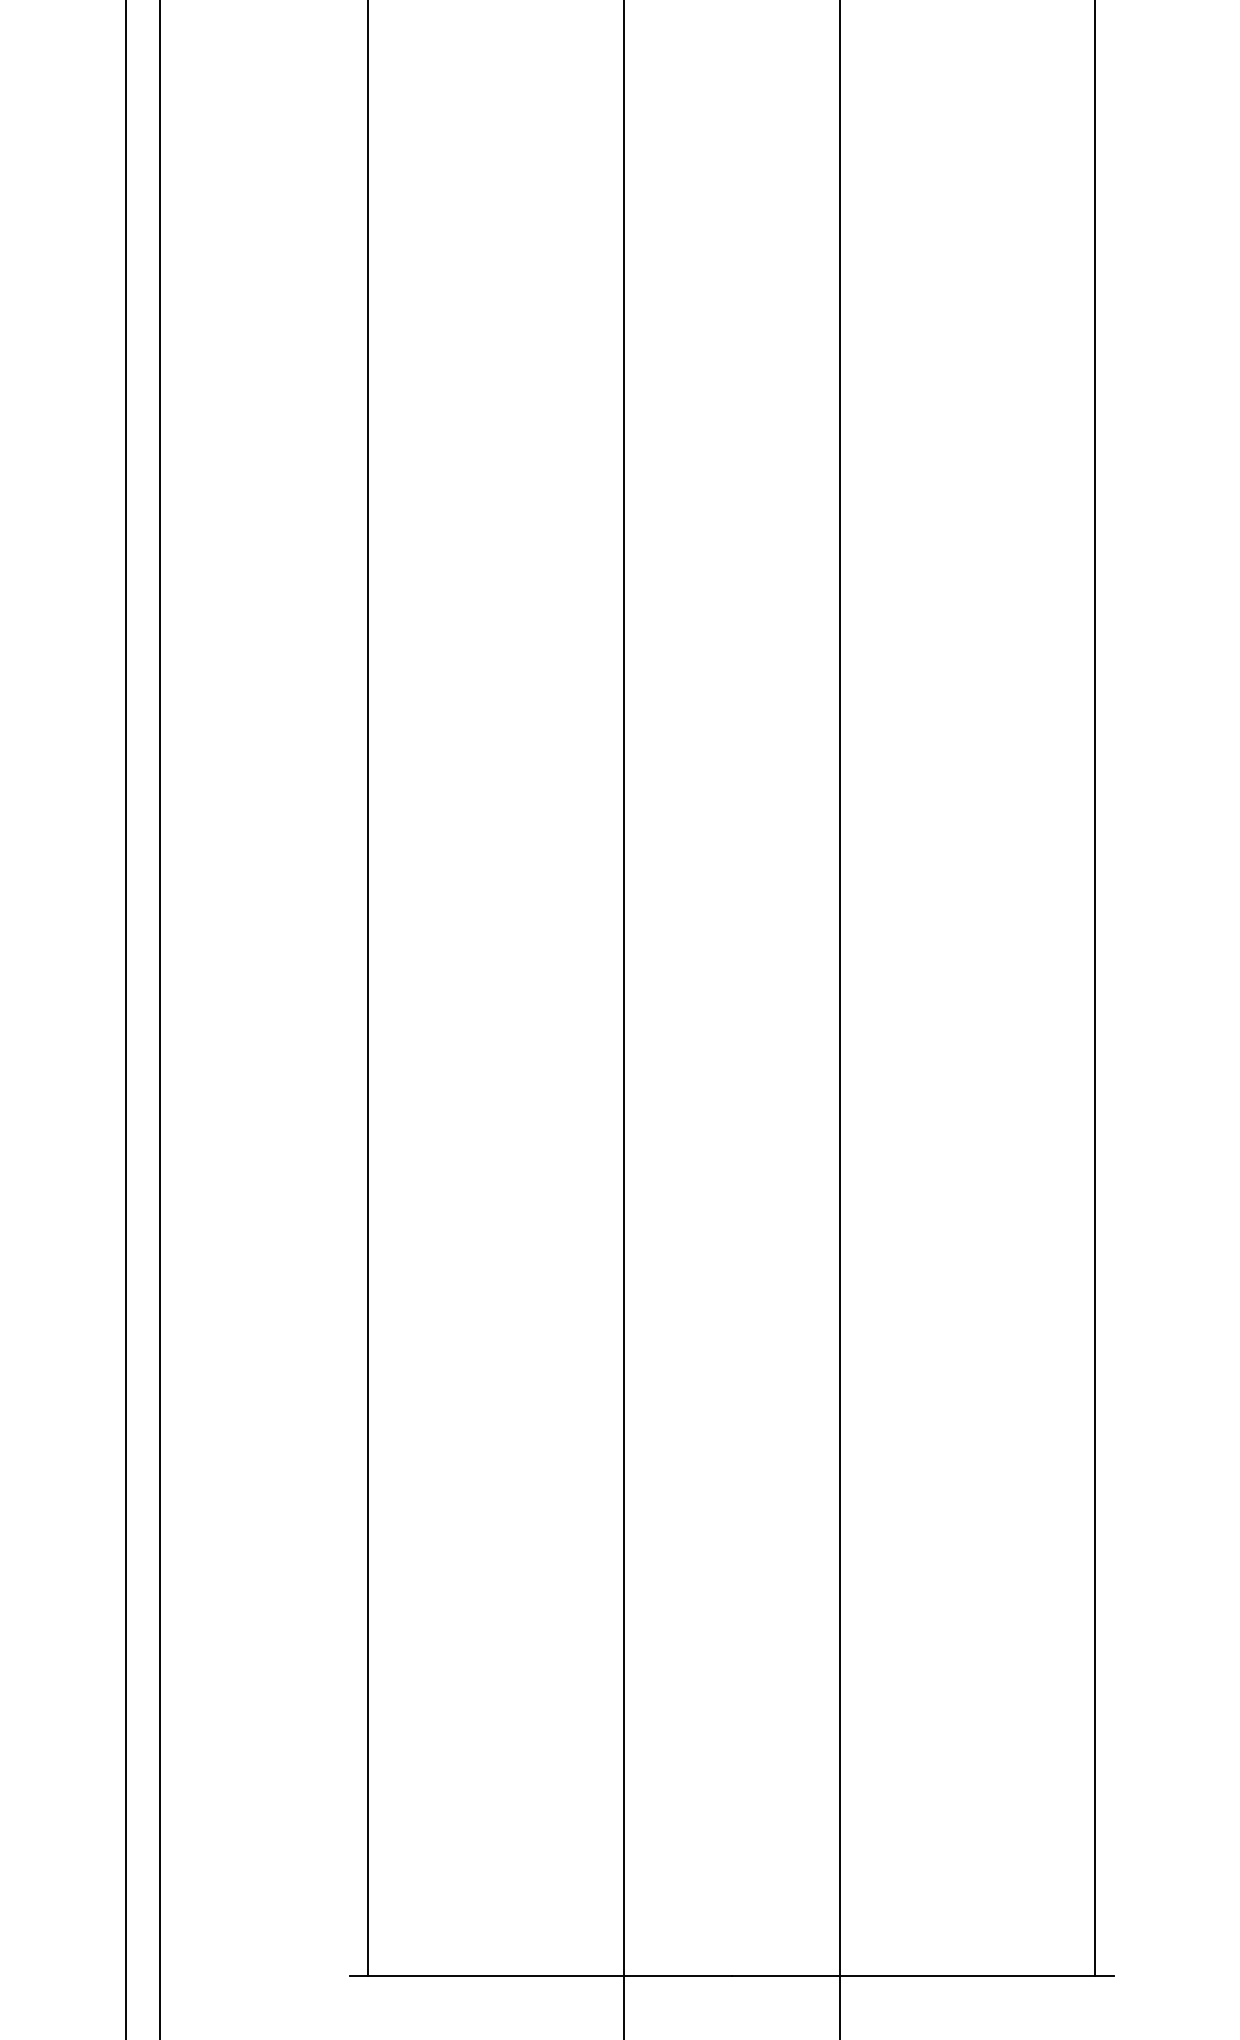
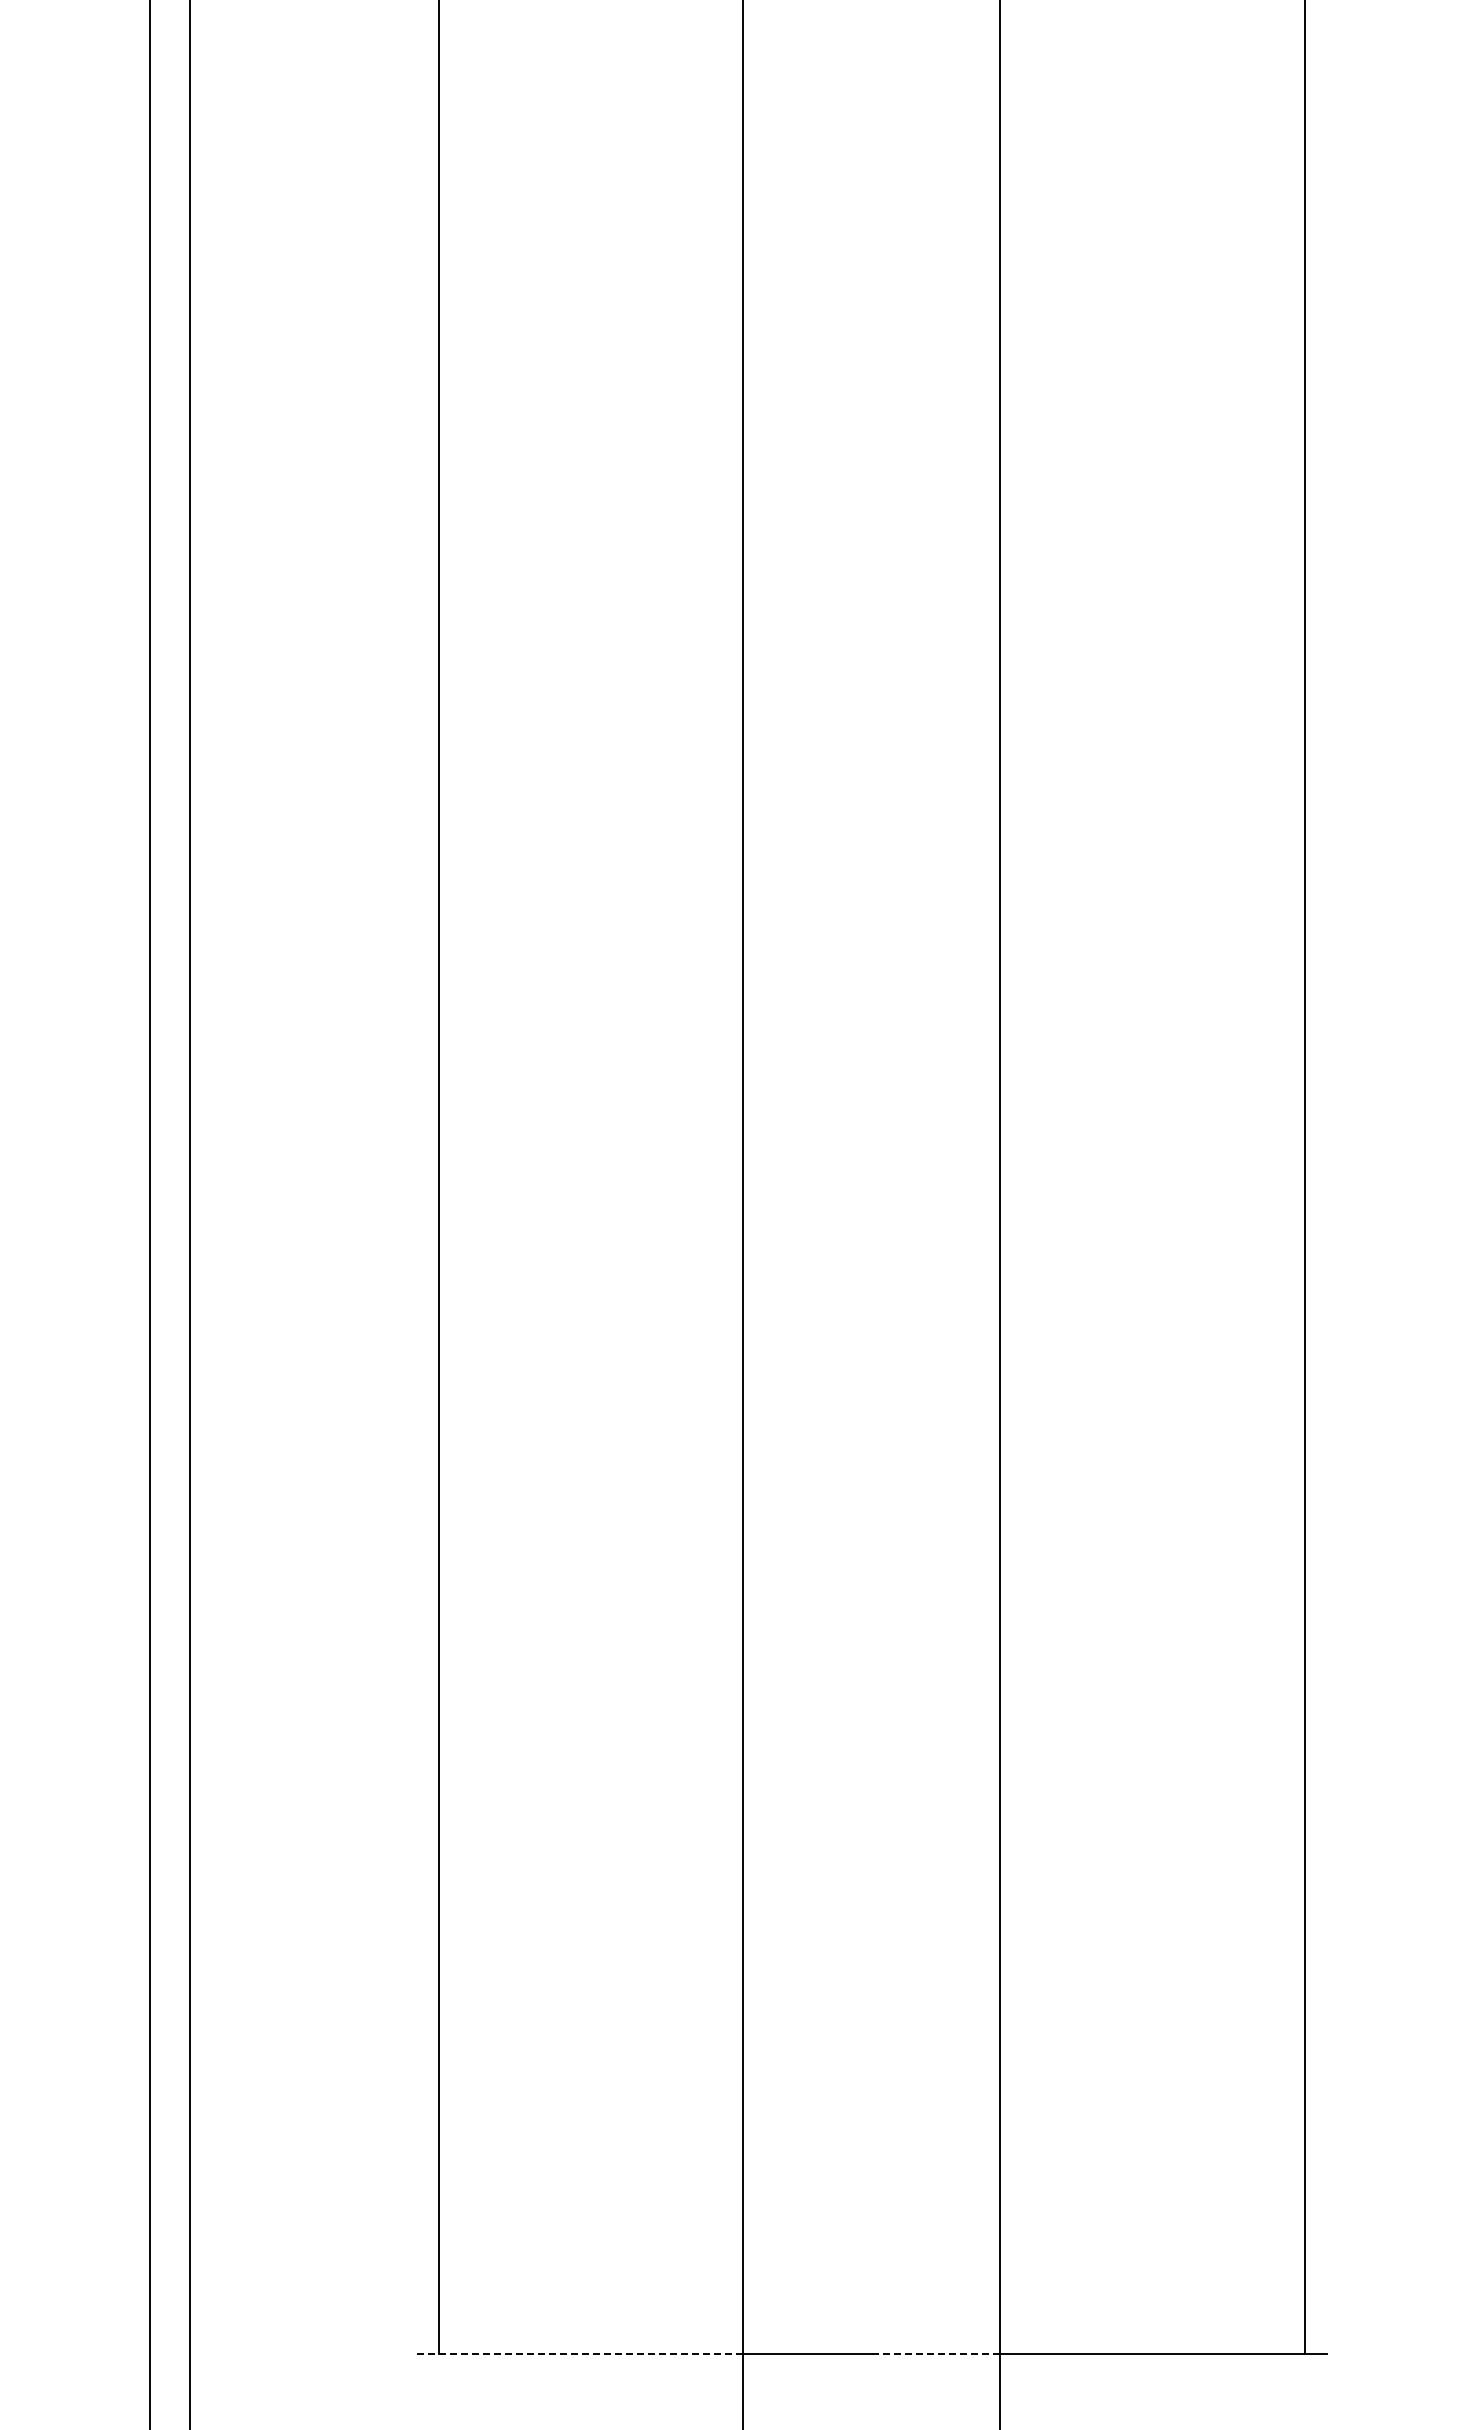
line: (486, 1975) -> (579, 2353), solid -> dashed
line: (785, 1975) -> (935, 2353), solid -> dashed

